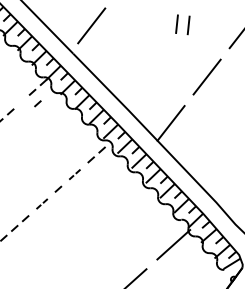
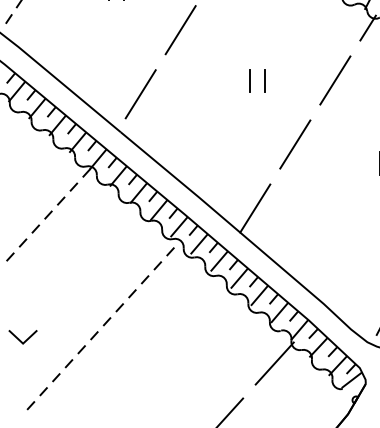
line: (38, 103) -> (61, 200), moved
part: (74, 174) -> (138, 286), size x1.67
part: (41, 203) -> (100, 328), size x1.67

